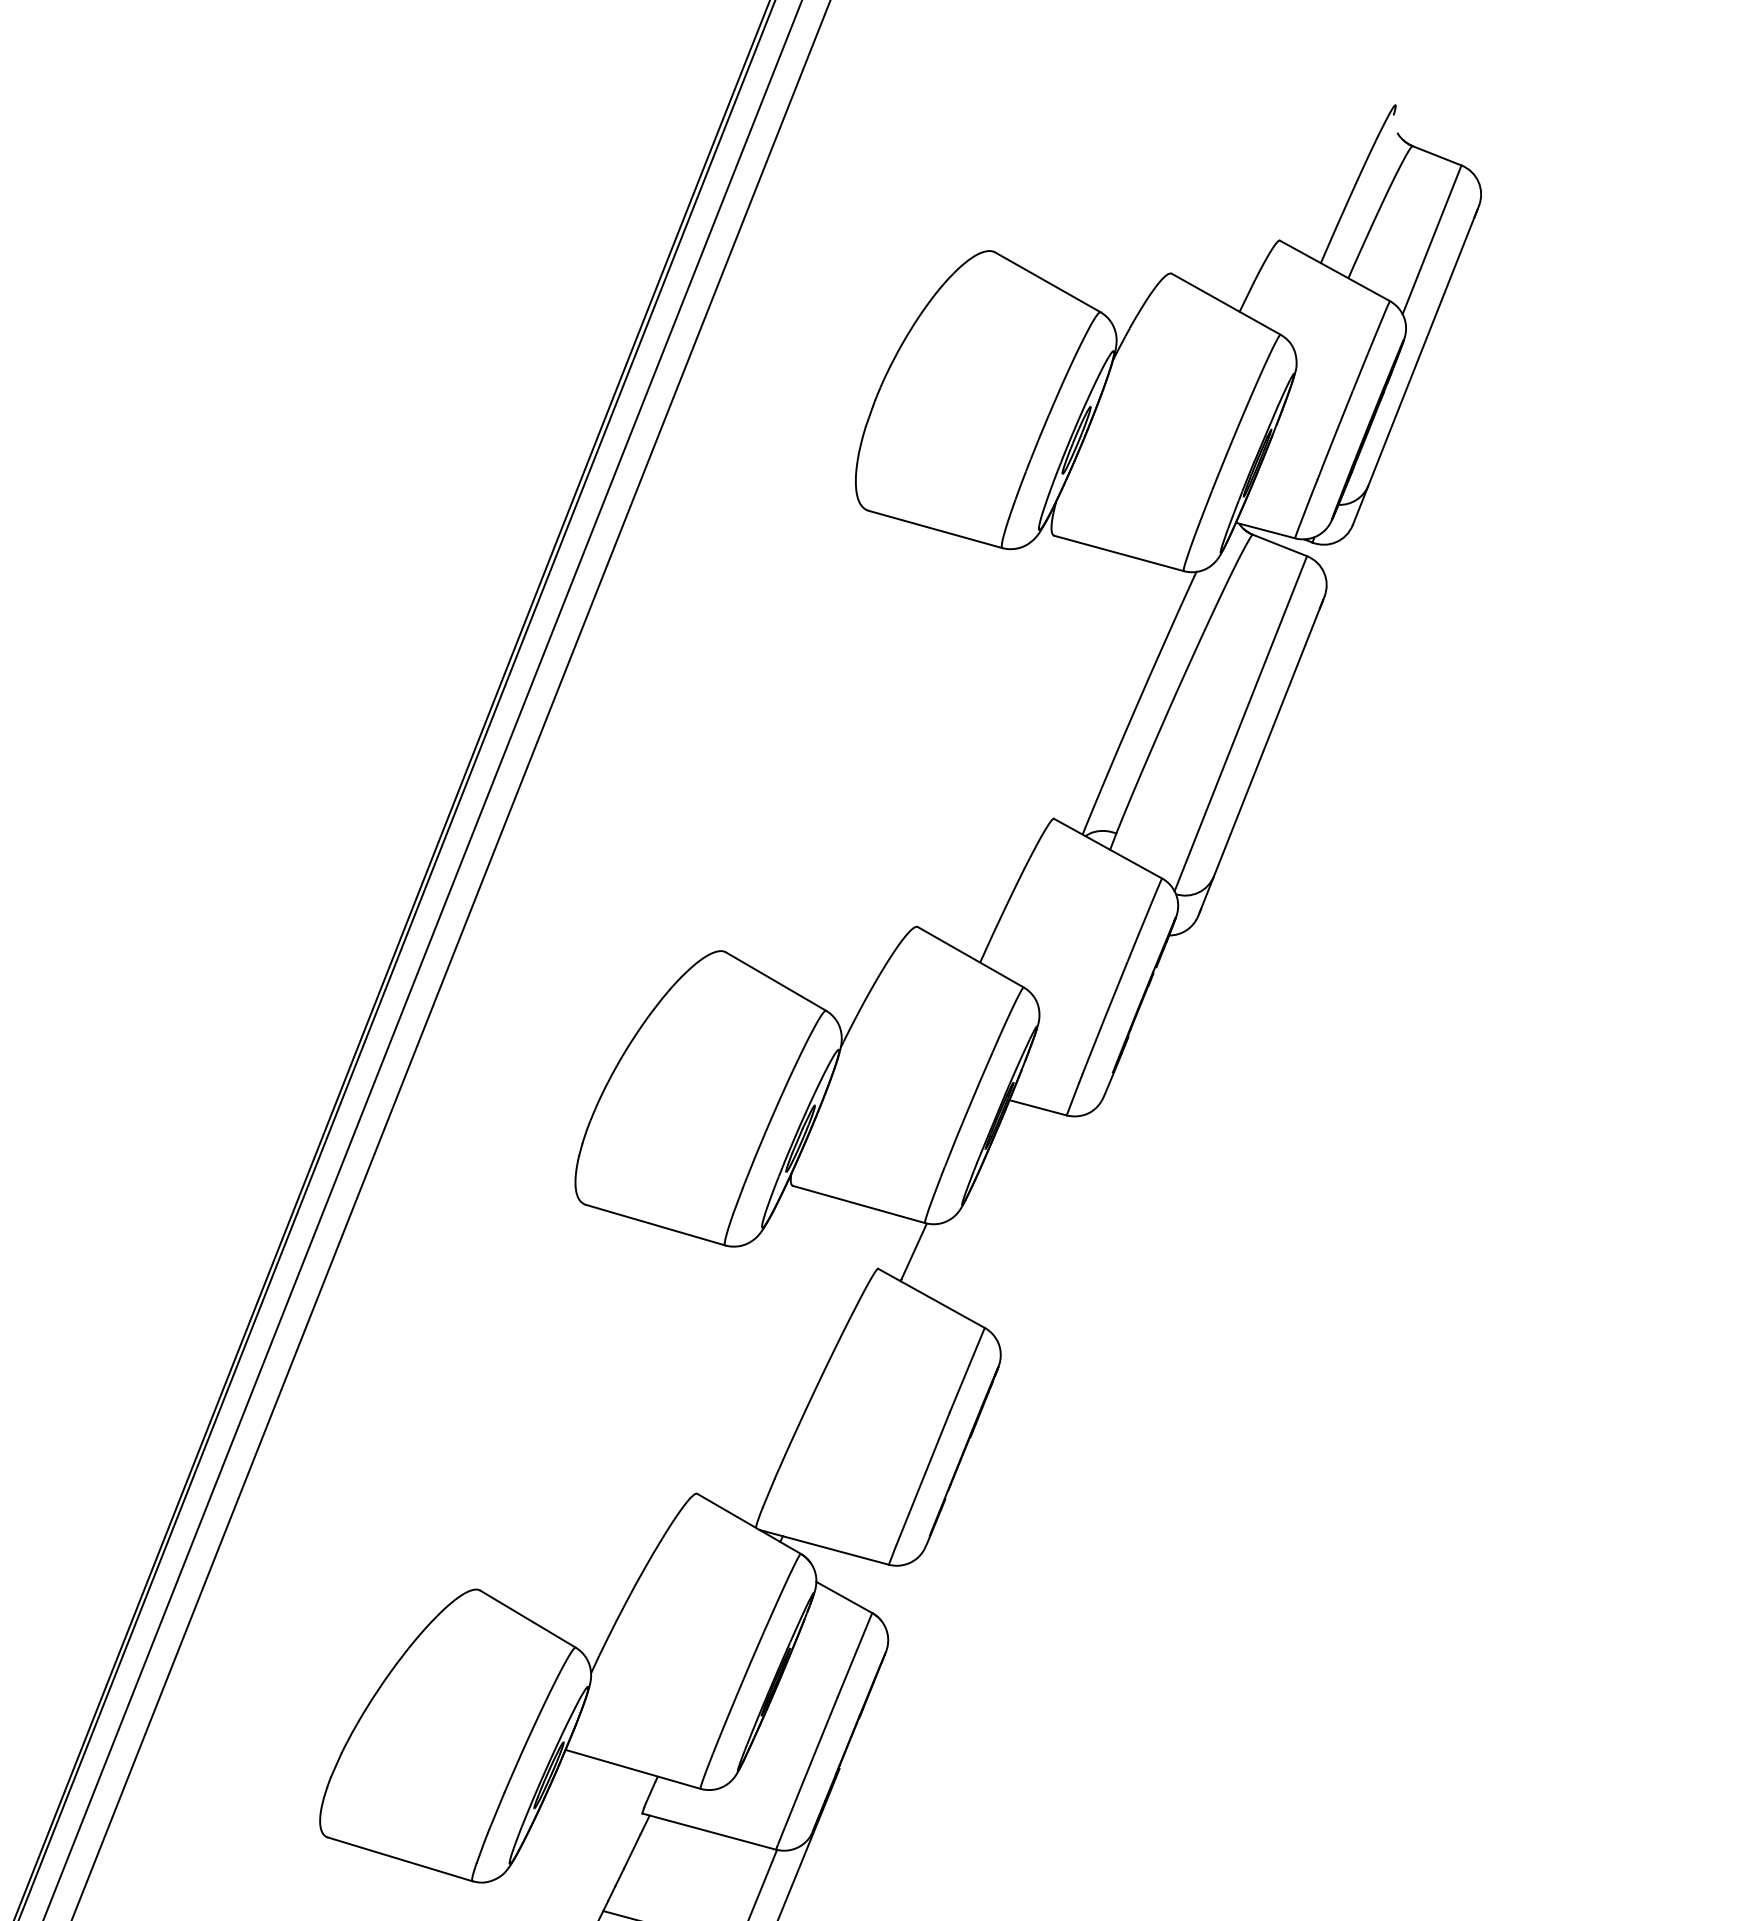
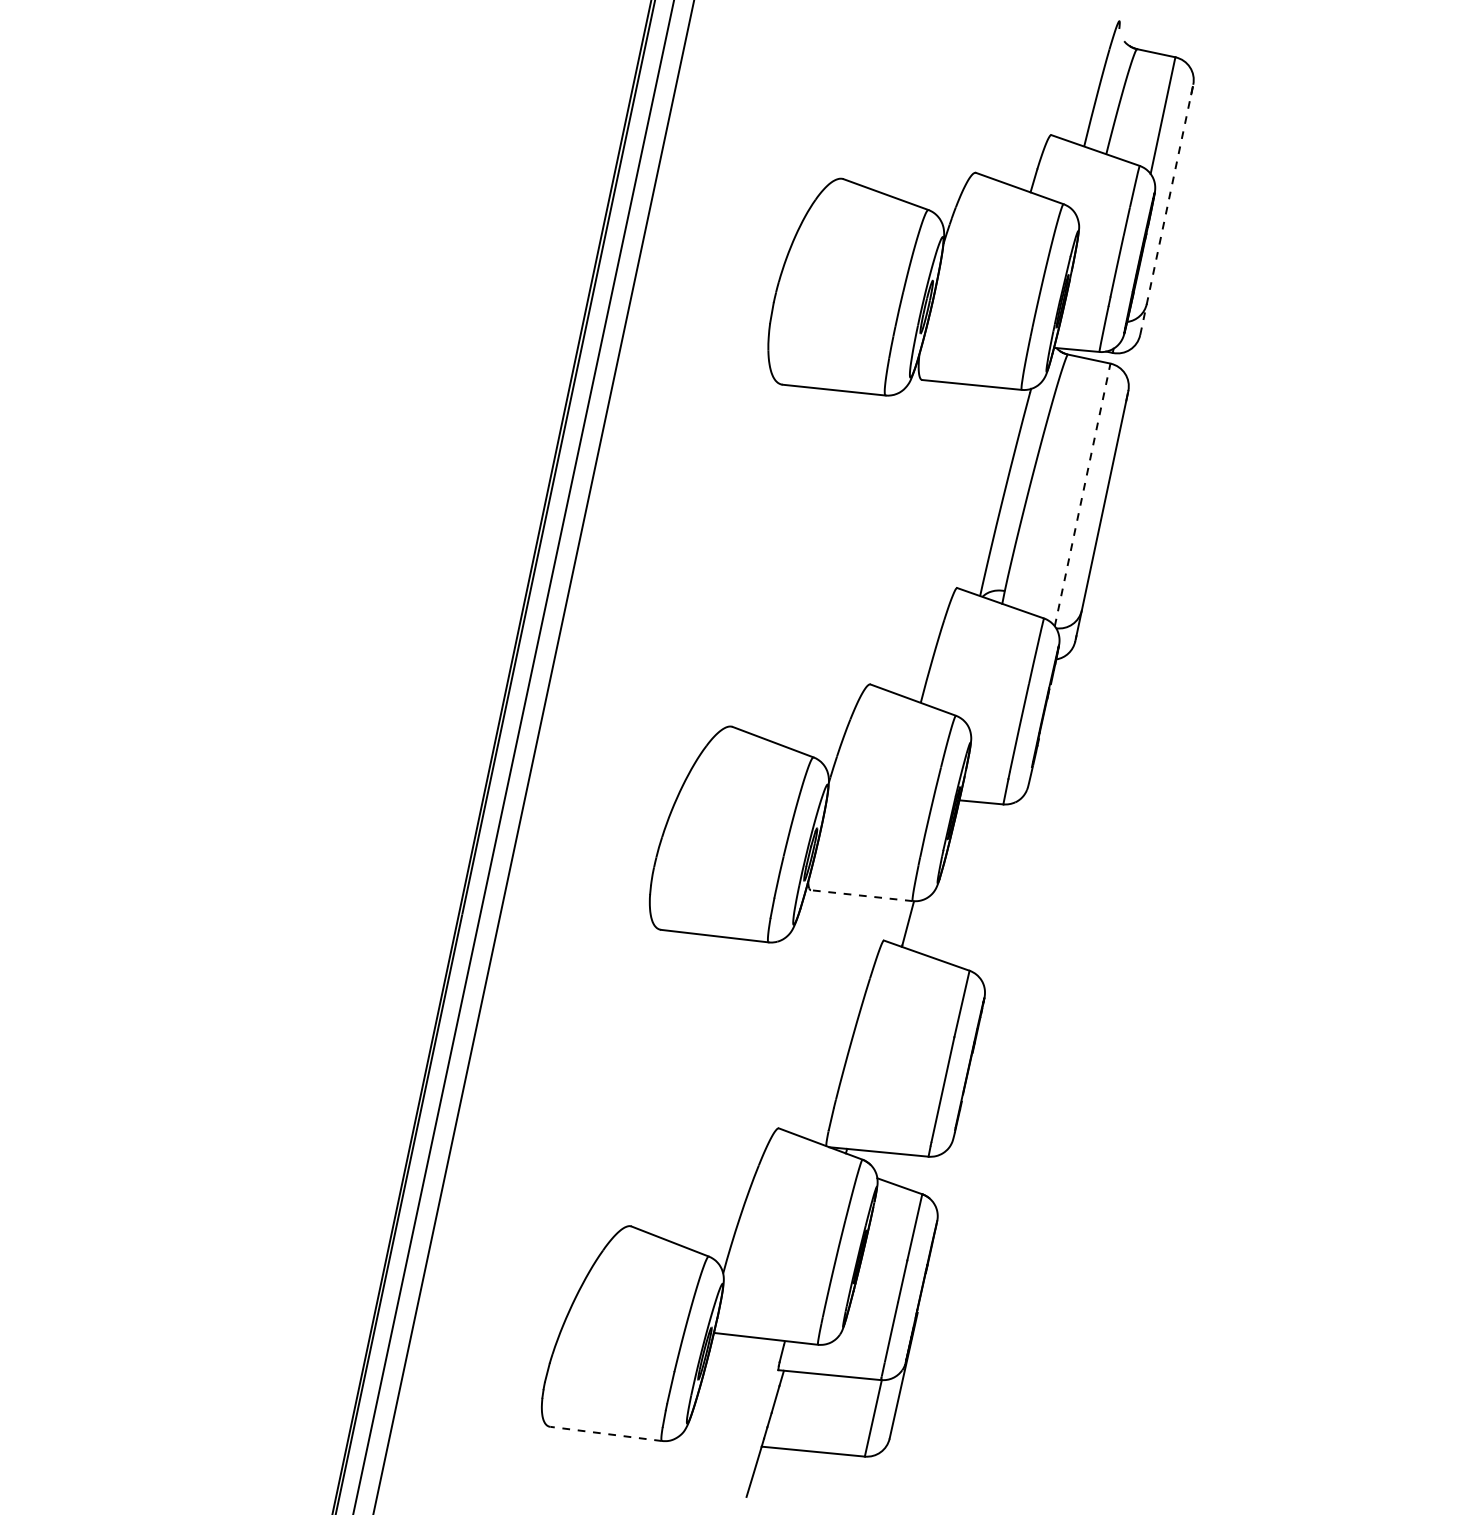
line: (1415, 364) -> (1166, 209), solid -> dashed
line: (1240, 723) -> (1082, 494), solid -> dashed
line: (858, 1204) -> (861, 895), solid -> dashed
line: (399, 1858) -> (605, 1433), solid -> dashed

